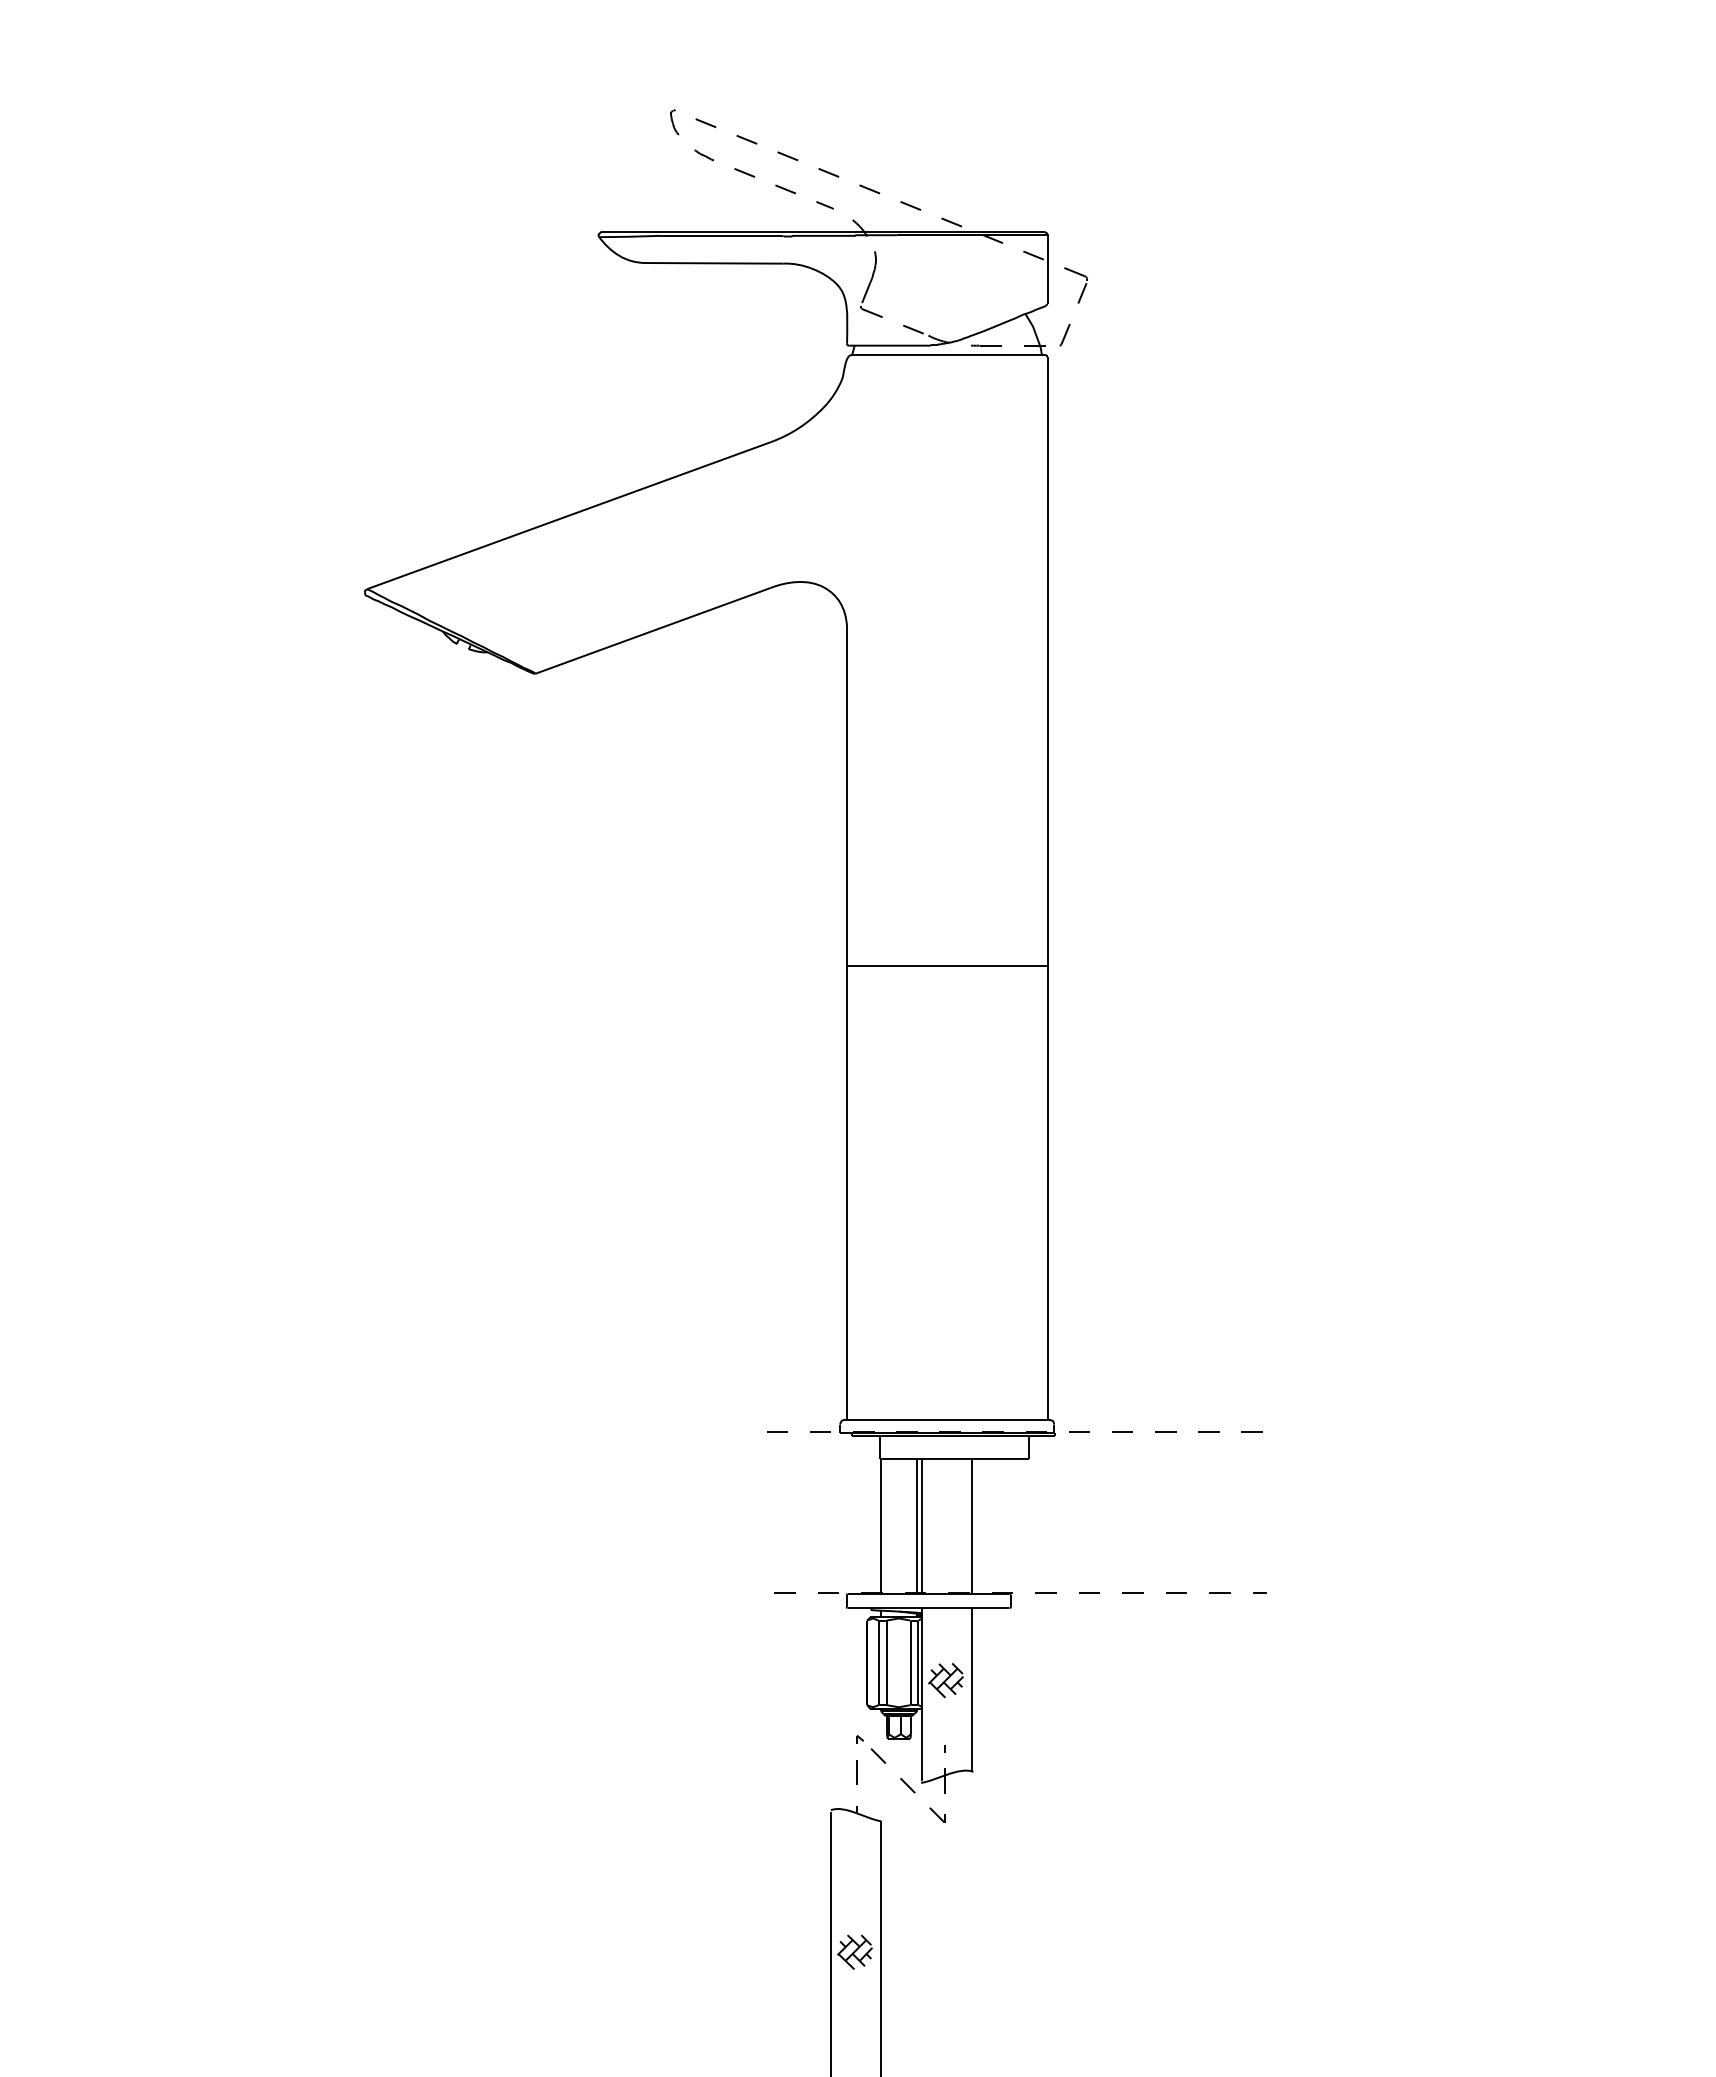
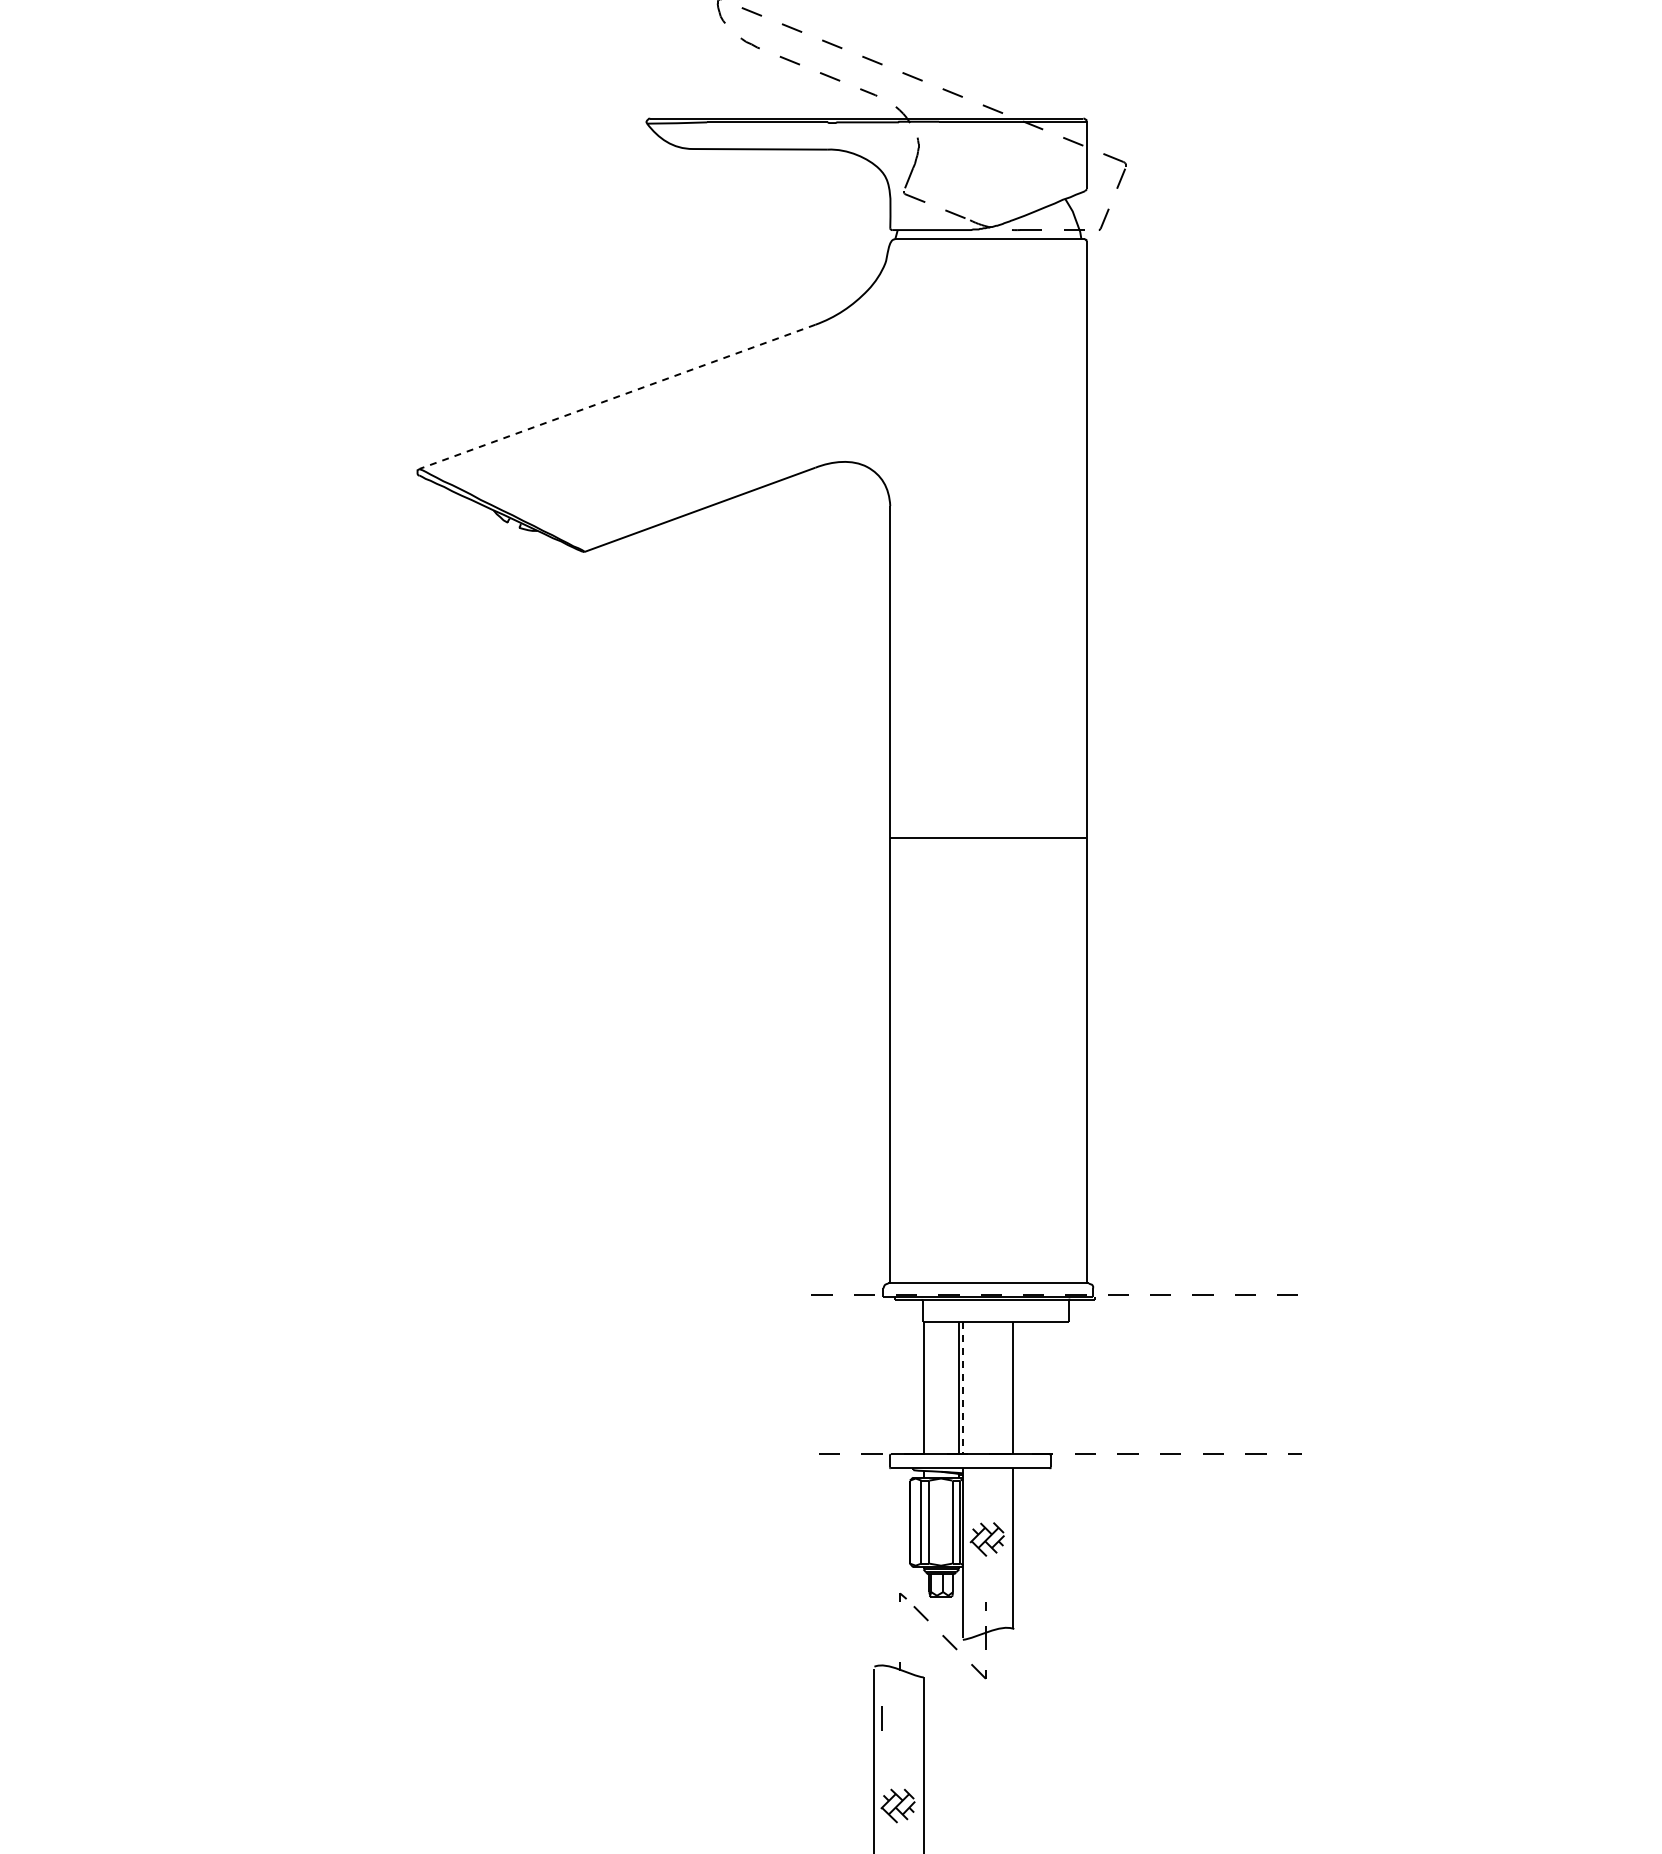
line: (568, 515) -> (617, 396), solid -> dashed
line: (921, 1526) -> (963, 1388), solid -> dashed
line: (856, 1772) -> (881, 1718), moved

